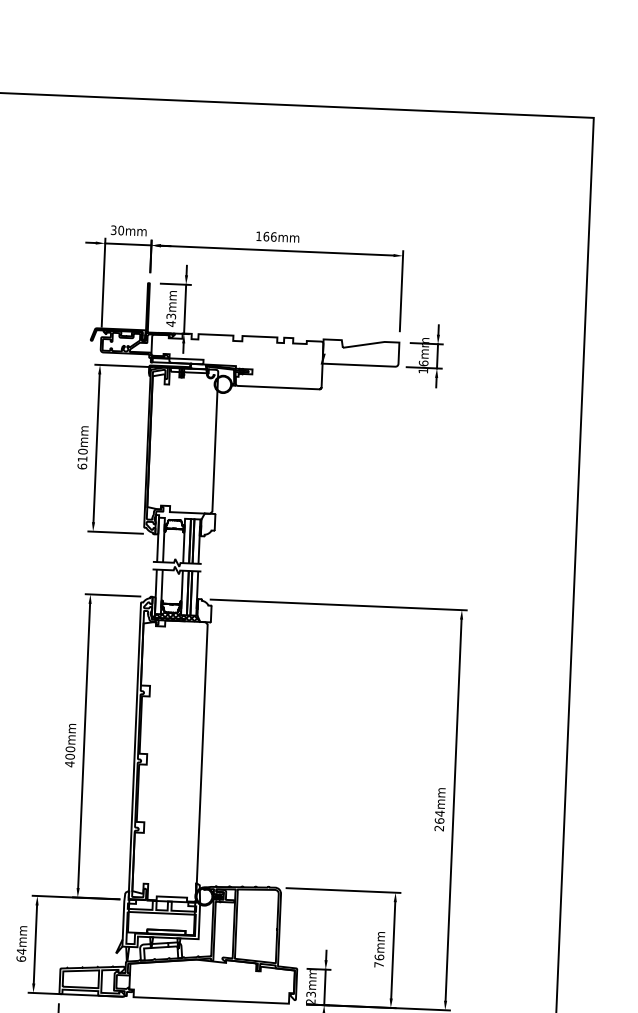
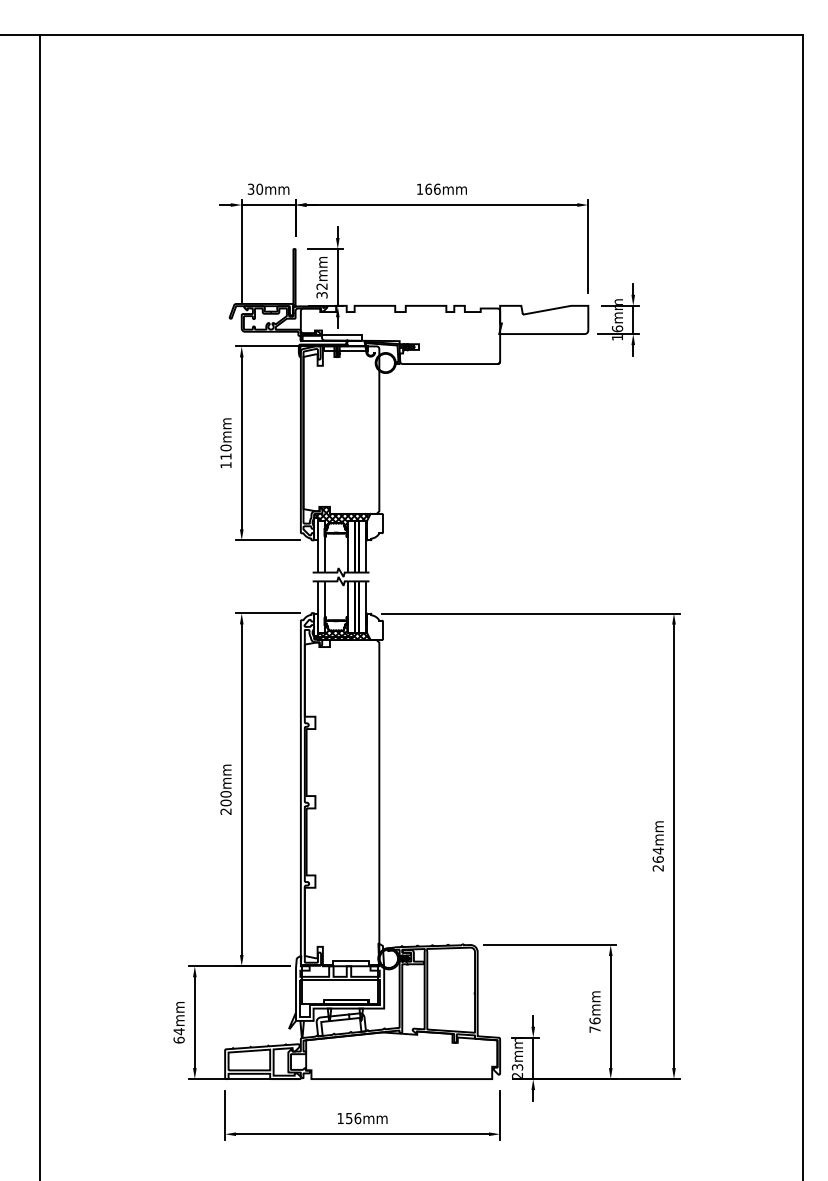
text: (170, 319) -> (321, 290), 43mm -> 32mm
text: (81, 465) -> (225, 464), 610mm -> 110mm
hatch: (179, 515) -> (341, 517), added
text: (69, 764) -> (225, 811), 400mm -> 200mm

